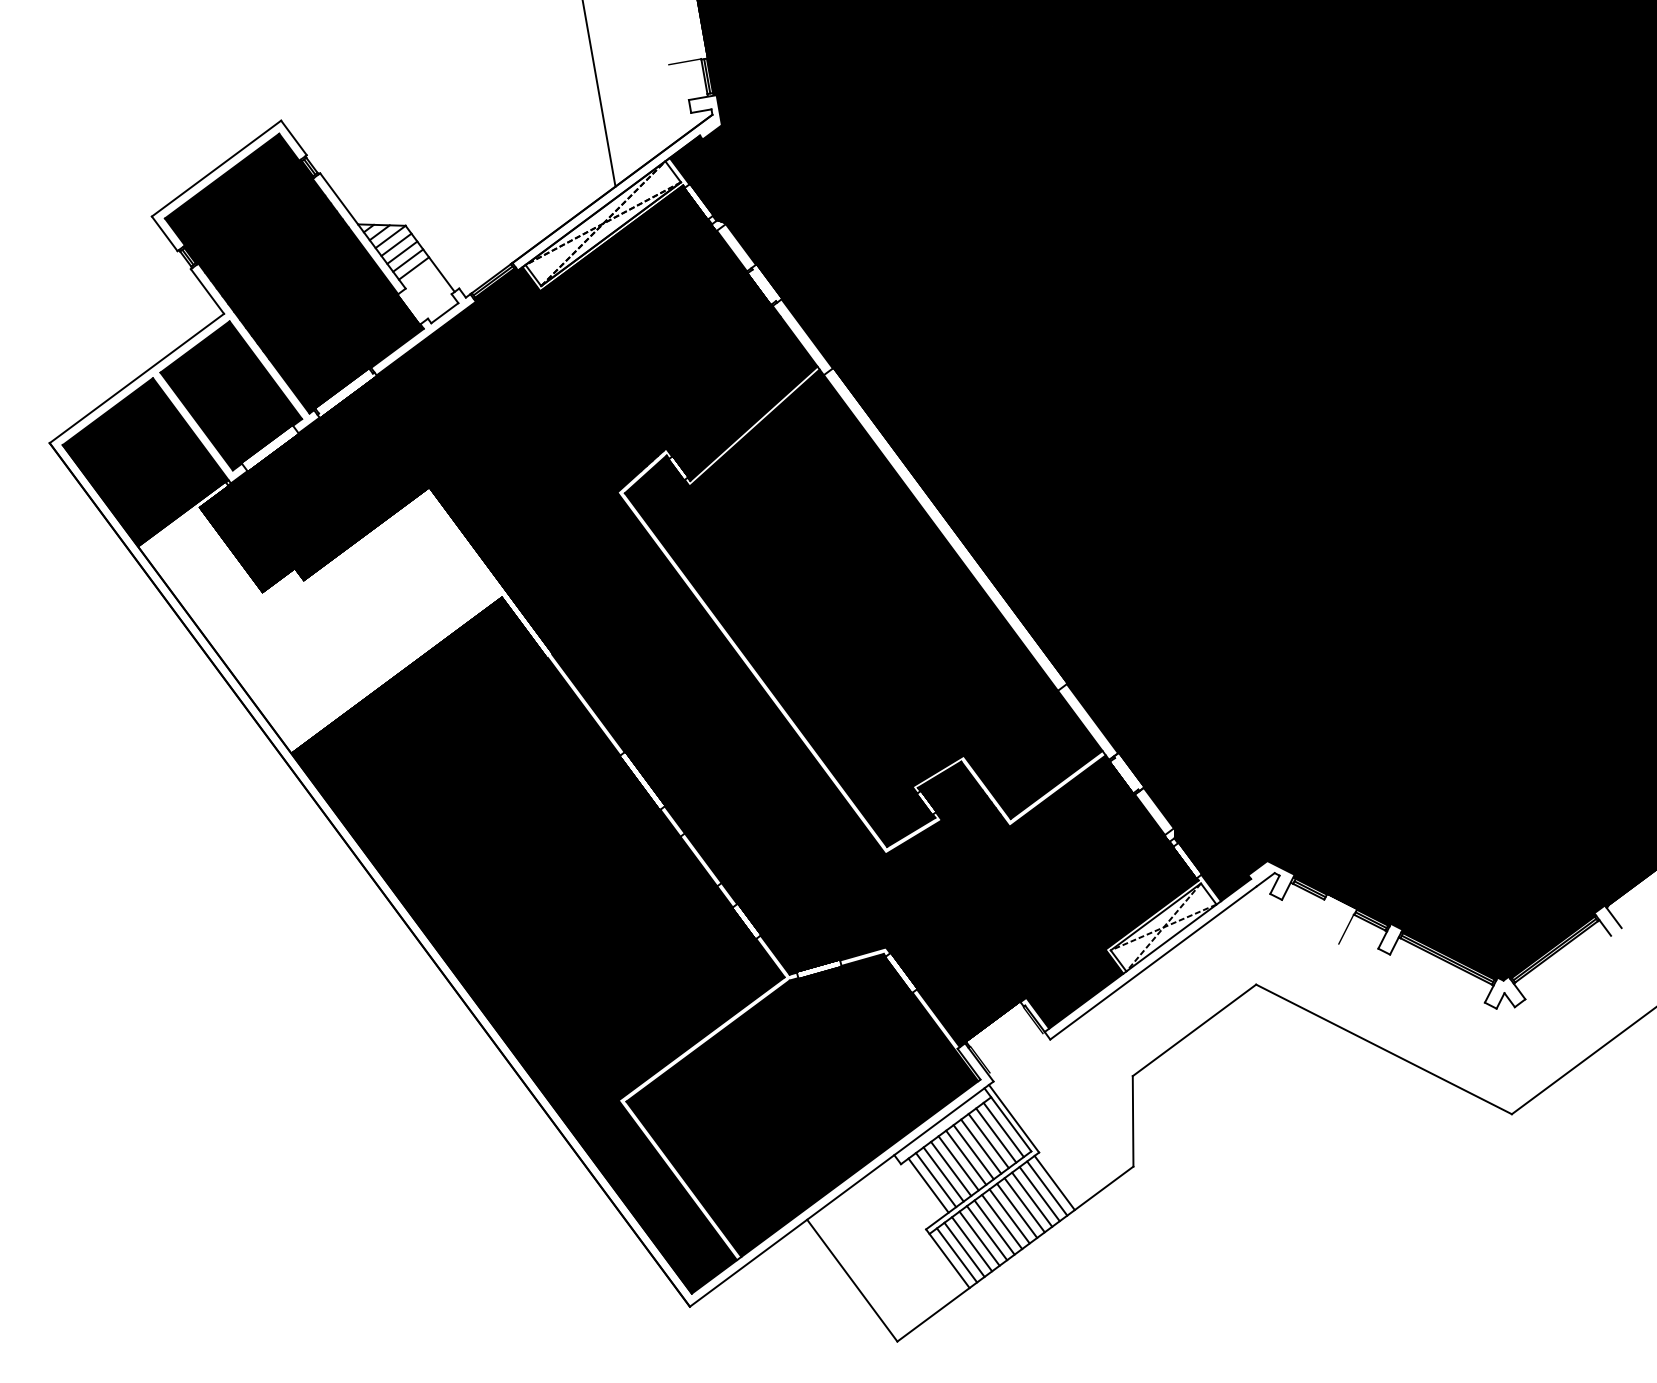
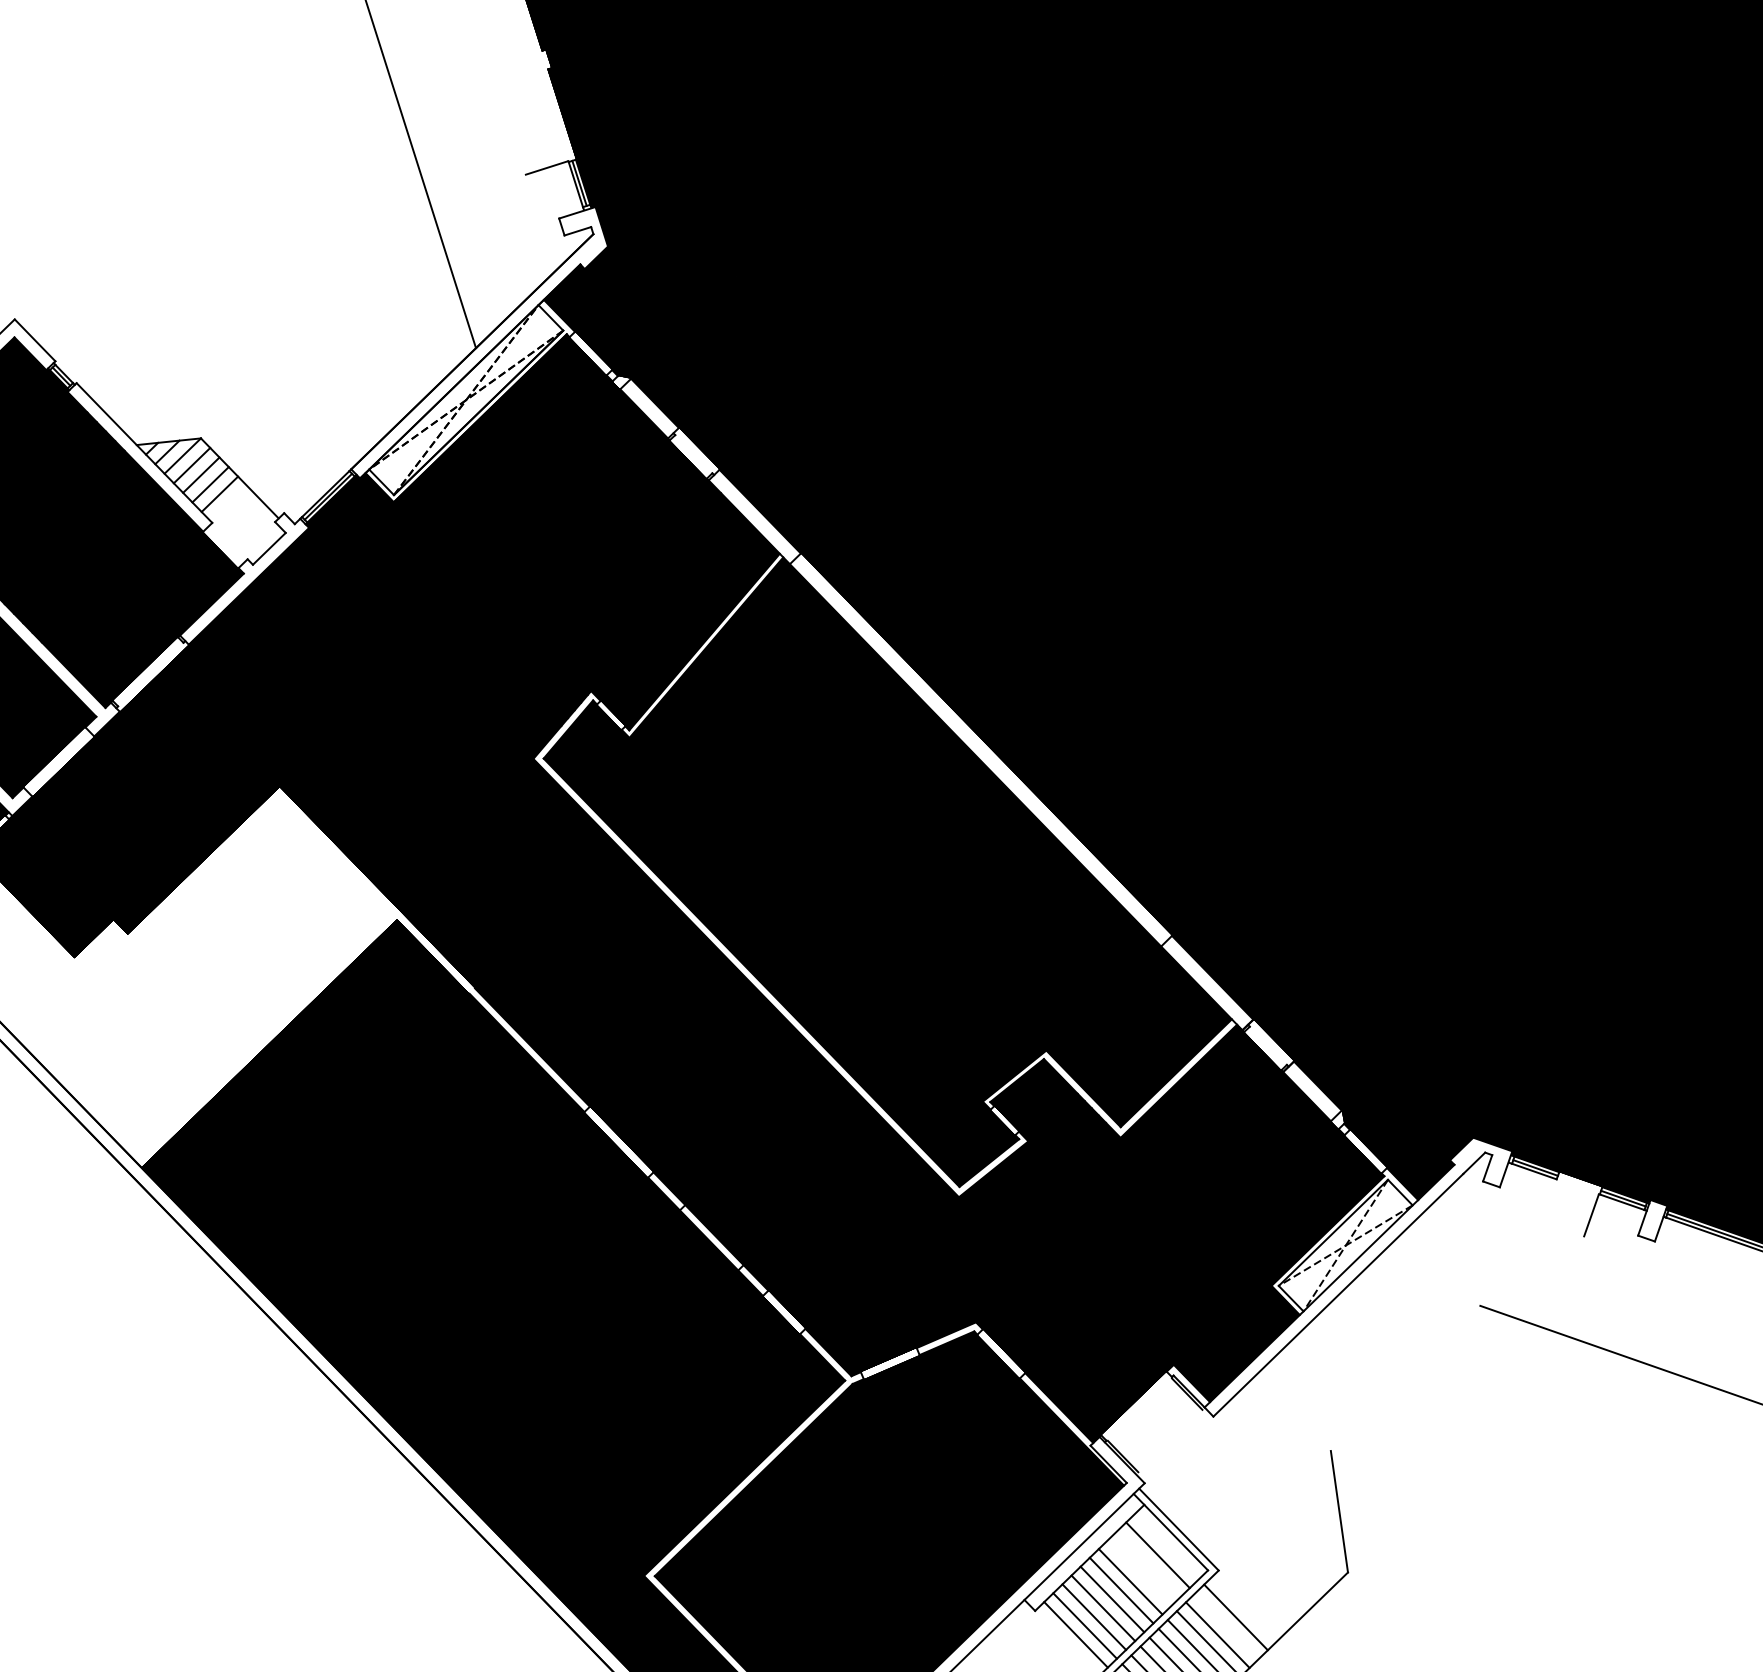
line: (1194, 1030) -> (1405, 1378), removed
line: (1003, 1129) -> (1166, 1545), removed
line: (988, 1141) -> (1148, 1564), removed
line: (981, 1146) -> (1140, 1572), removed
line: (1054, 1182) -> (1244, 1608), removed
line: (1039, 1194) -> (1226, 1626), removed

